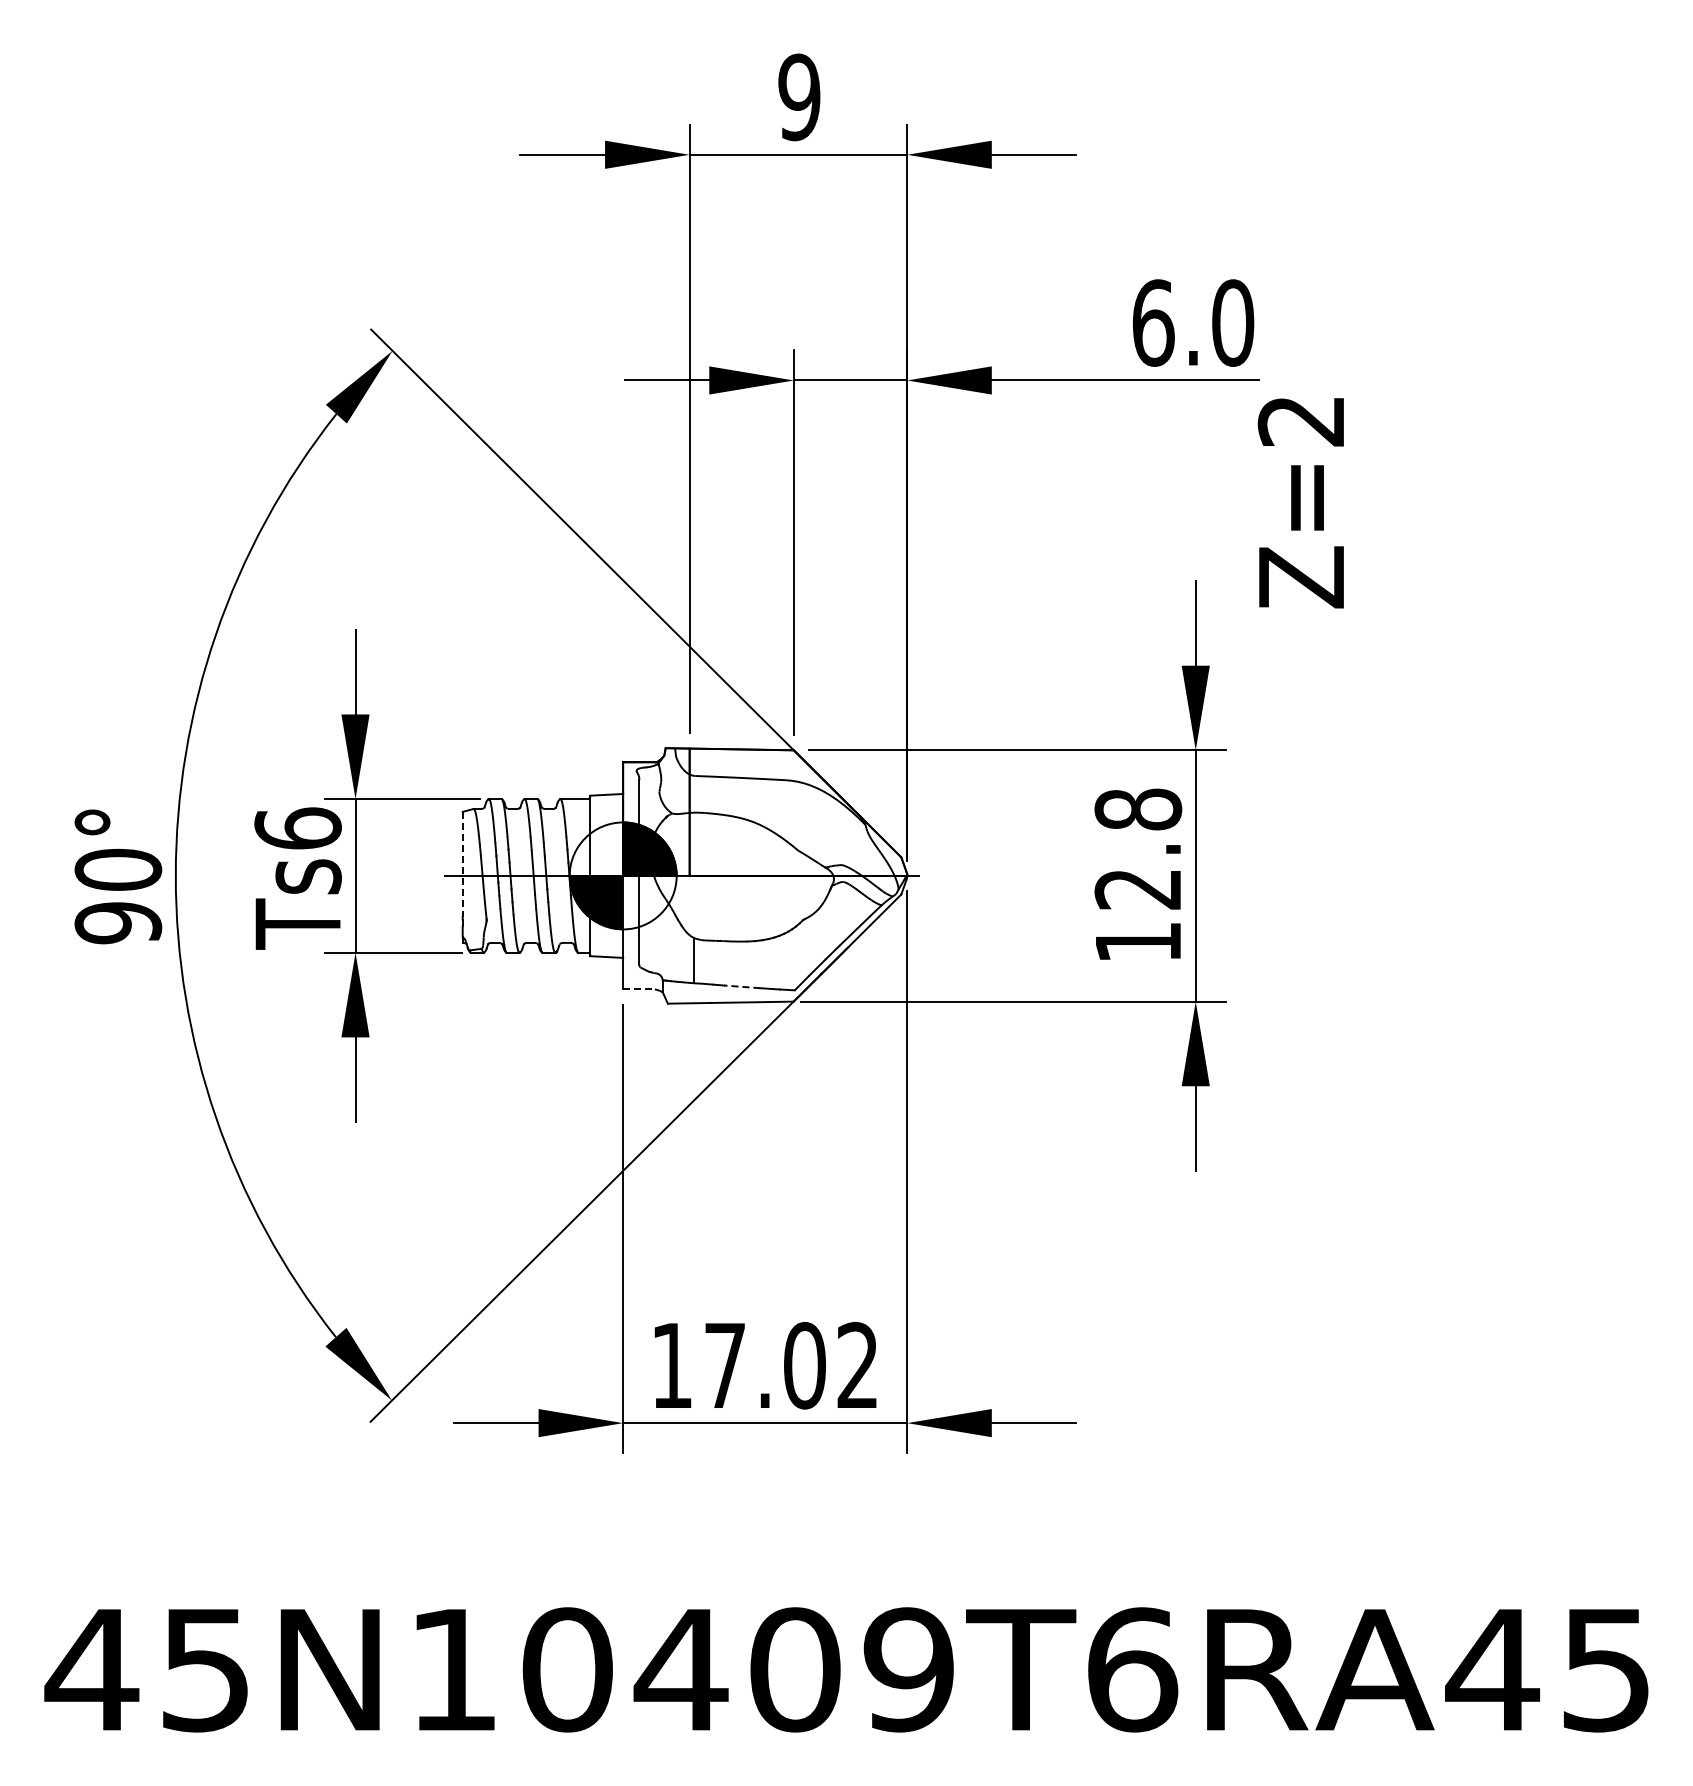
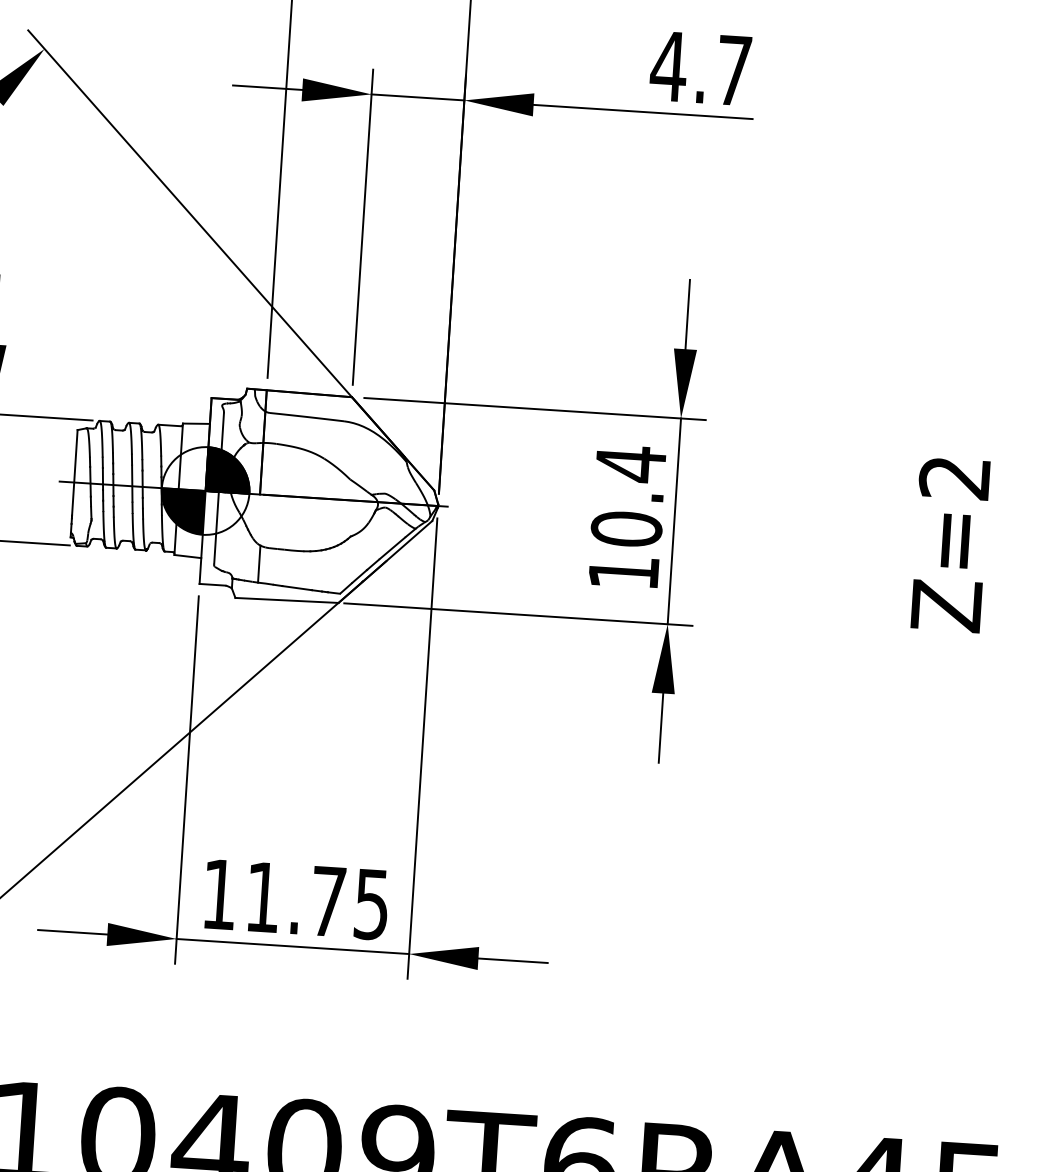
text: (1192, 322) -> (701, 68), 6.0 -> 4.7
text: (1300, 503) -> (949, 545), moved
text: (1138, 848) -> (628, 495), 12.8 -> 10.4
line: (462, 864) -> (74, 473), dashed -> solid
line: (741, 986) -> (296, 587), dashed -> solid
line: (639, 989) -> (212, 584), dashed -> solid
text: (791, 1365) -> (317, 900), 17.02 -> 11.75

